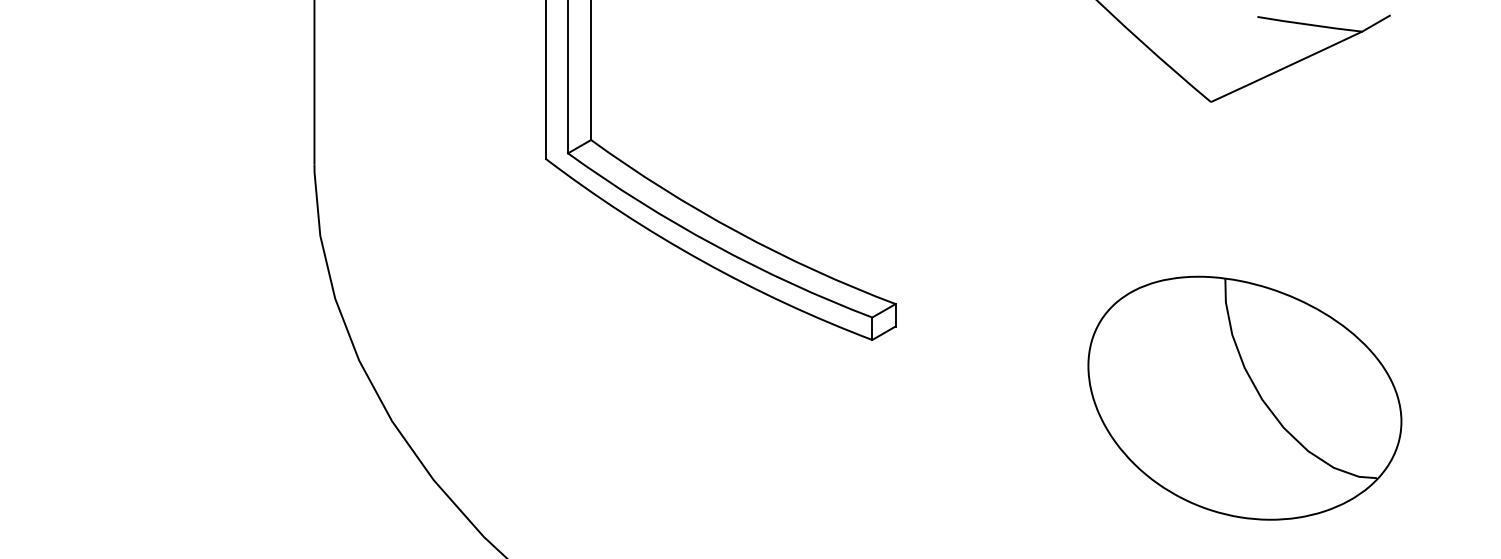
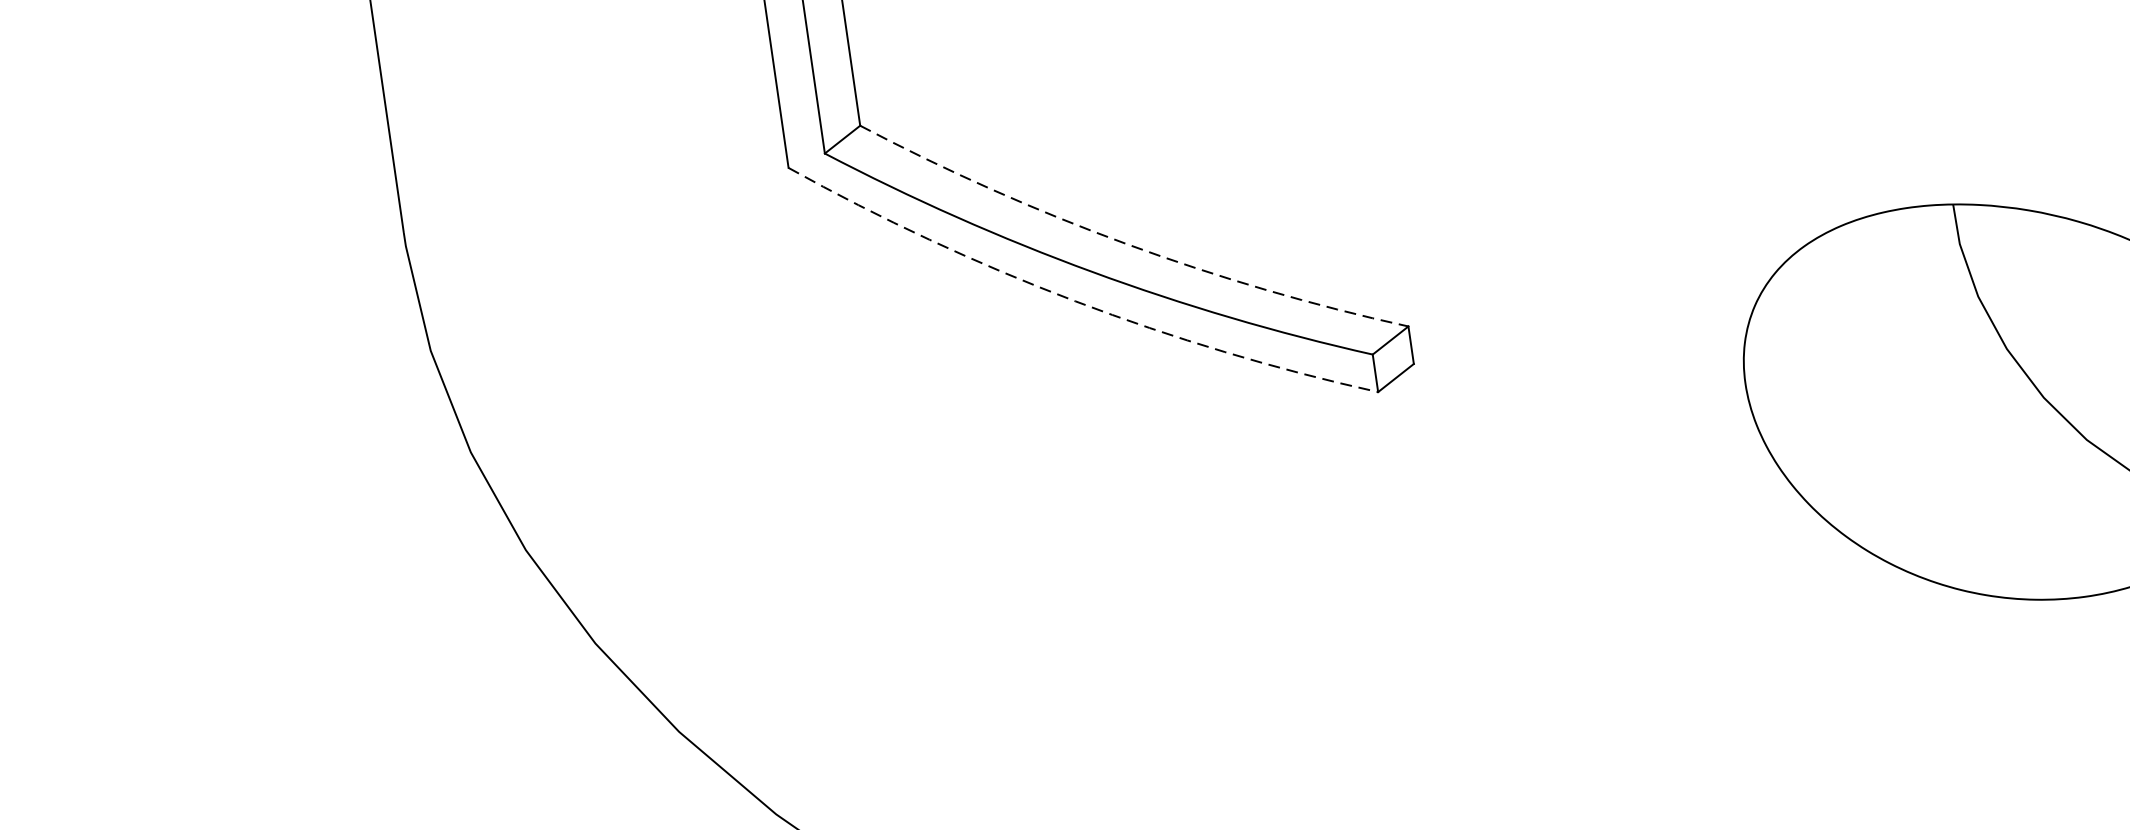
arc: (737, 232) -> (1127, 244), solid -> dashed
arc: (702, 261) -> (1075, 301), solid -> dashed

